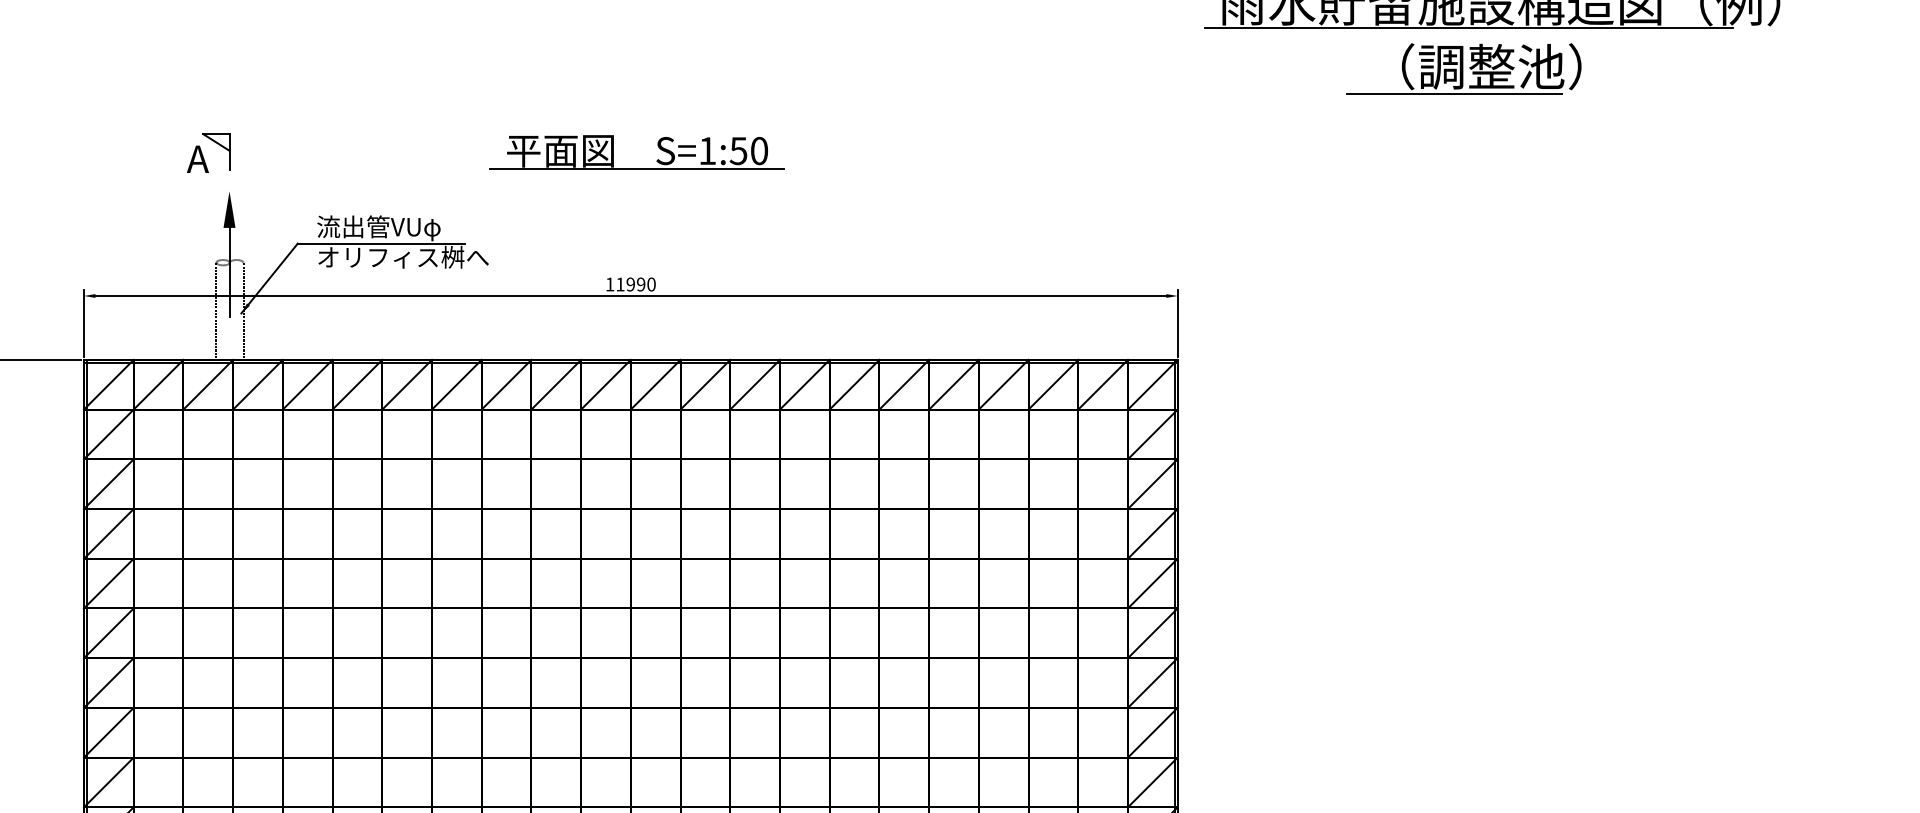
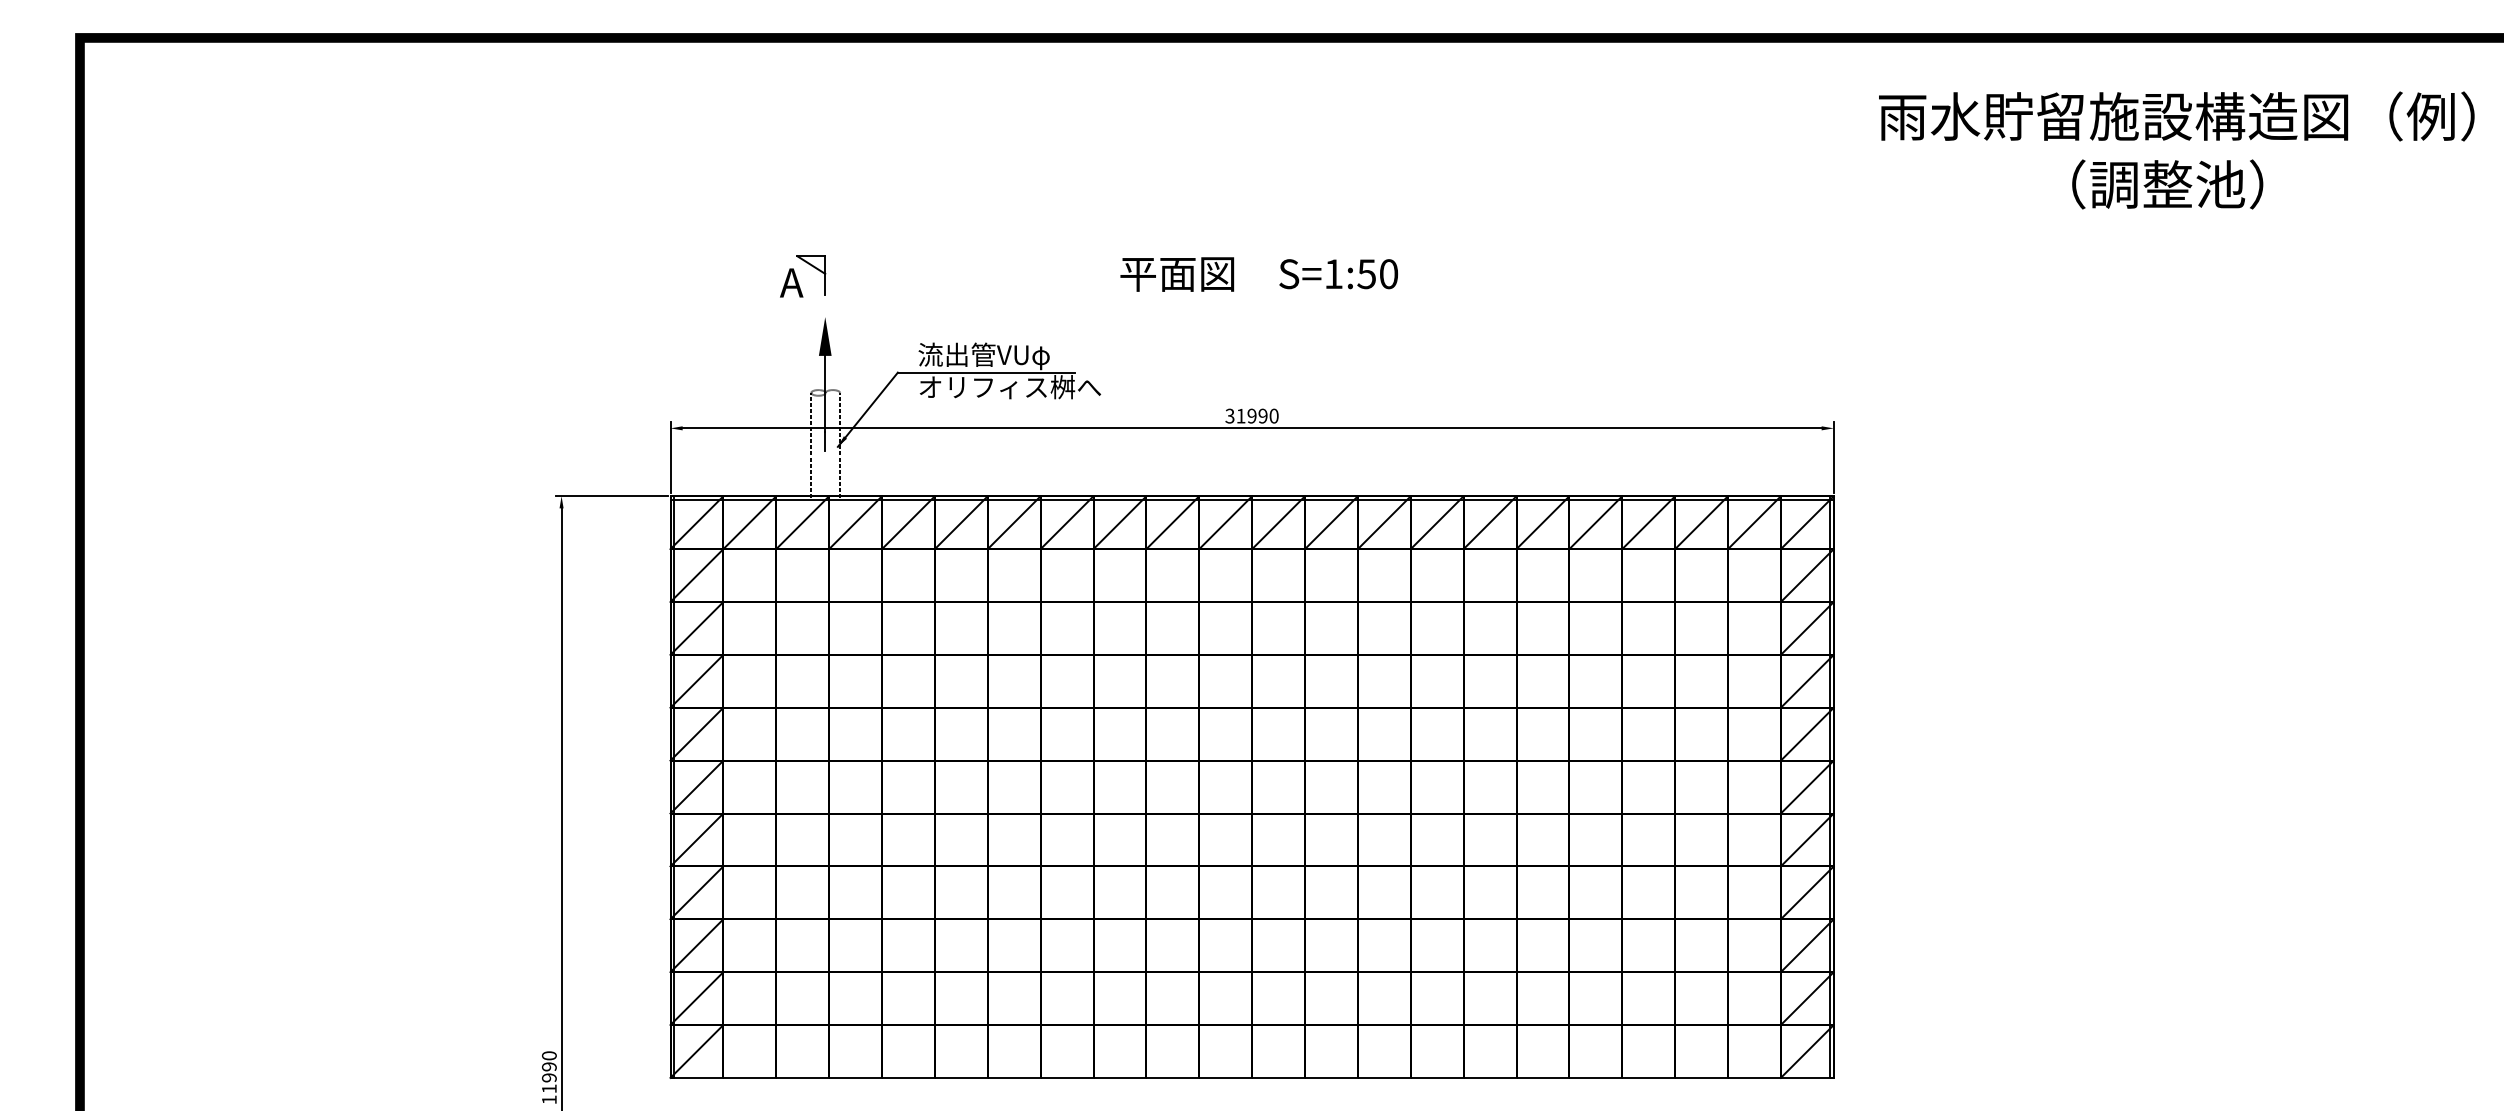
line: (1468, 28) -> (2143, 143), removed
line: (1453, 94) -> (2127, 213), removed
line: (636, 169) -> (1258, 293), removed
text: (609, 283) -> (1229, 415), 11990 -> 31990

